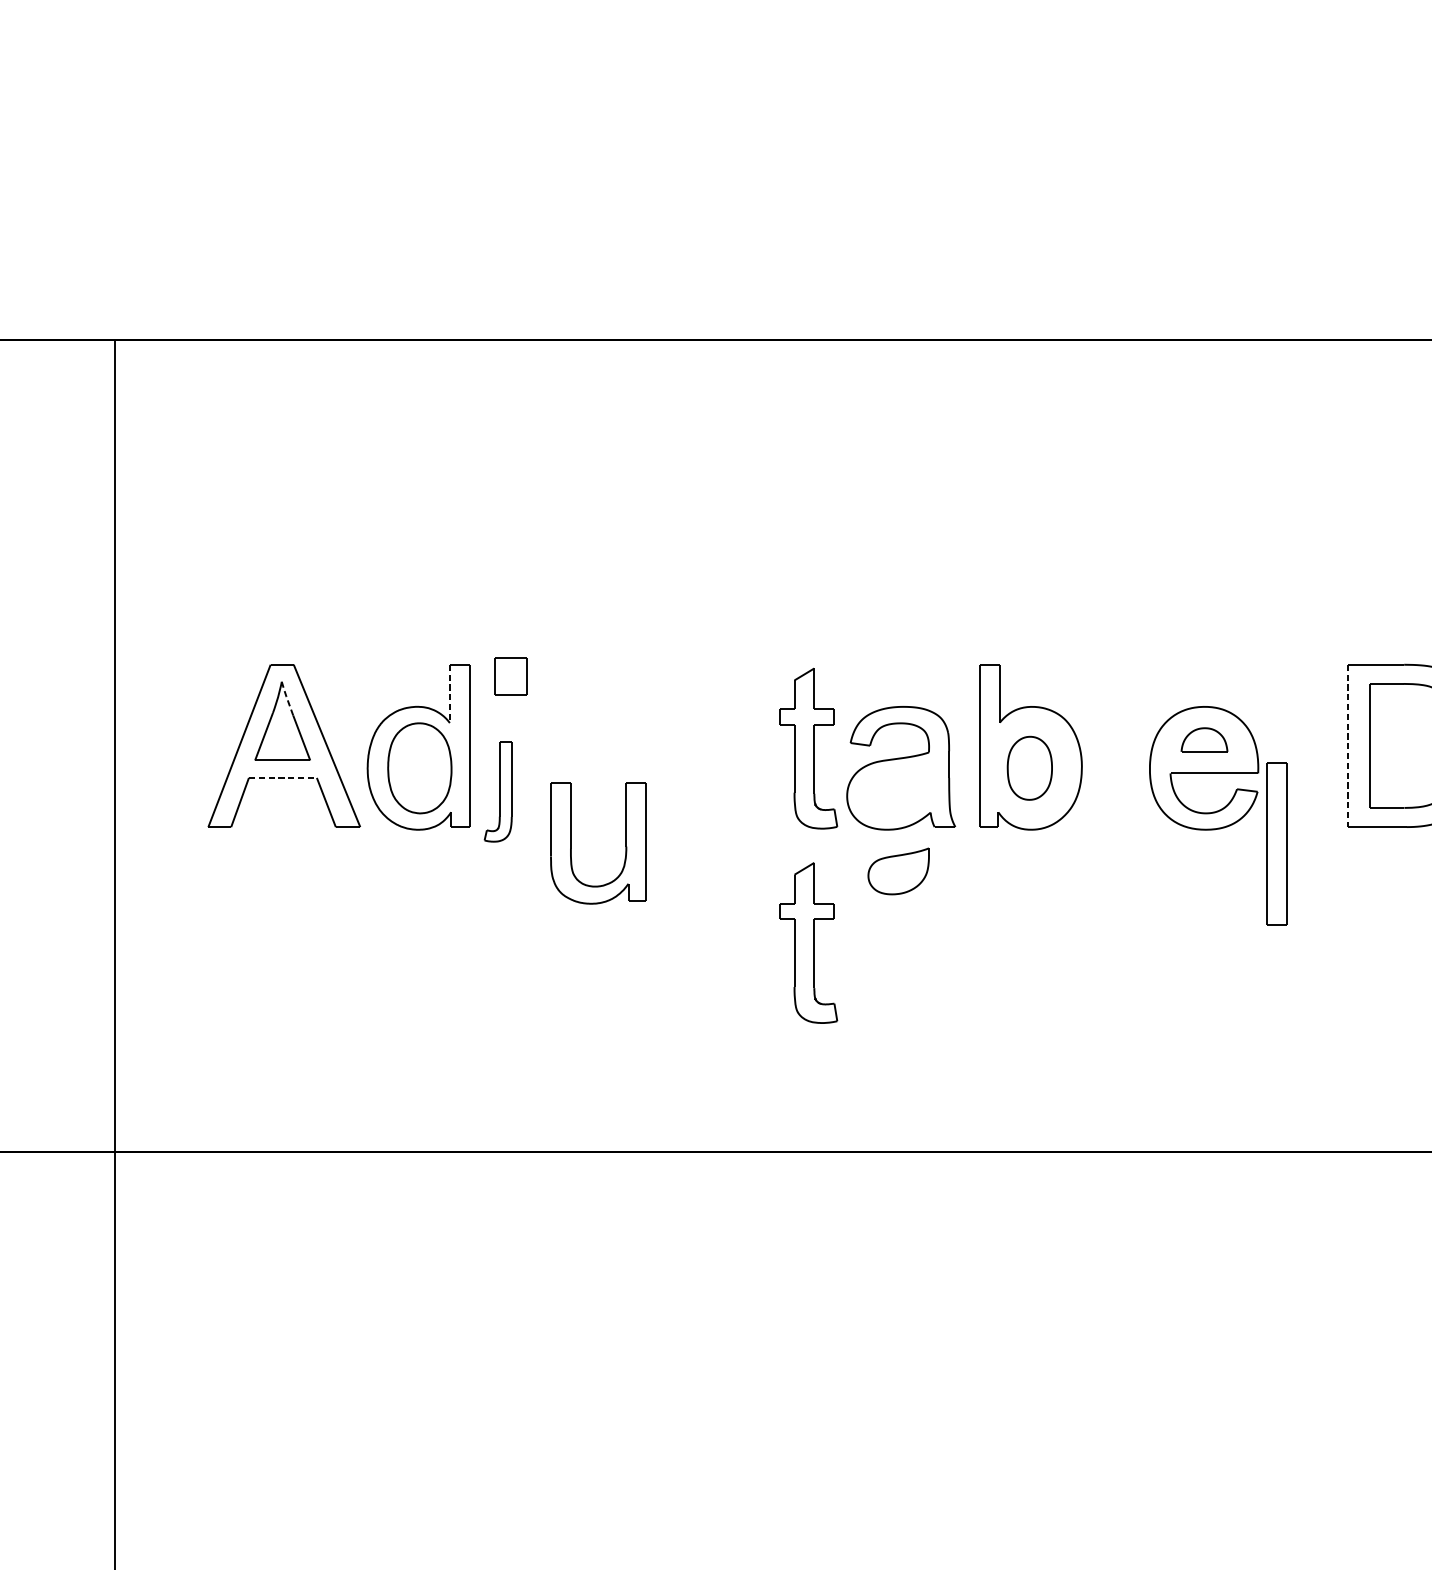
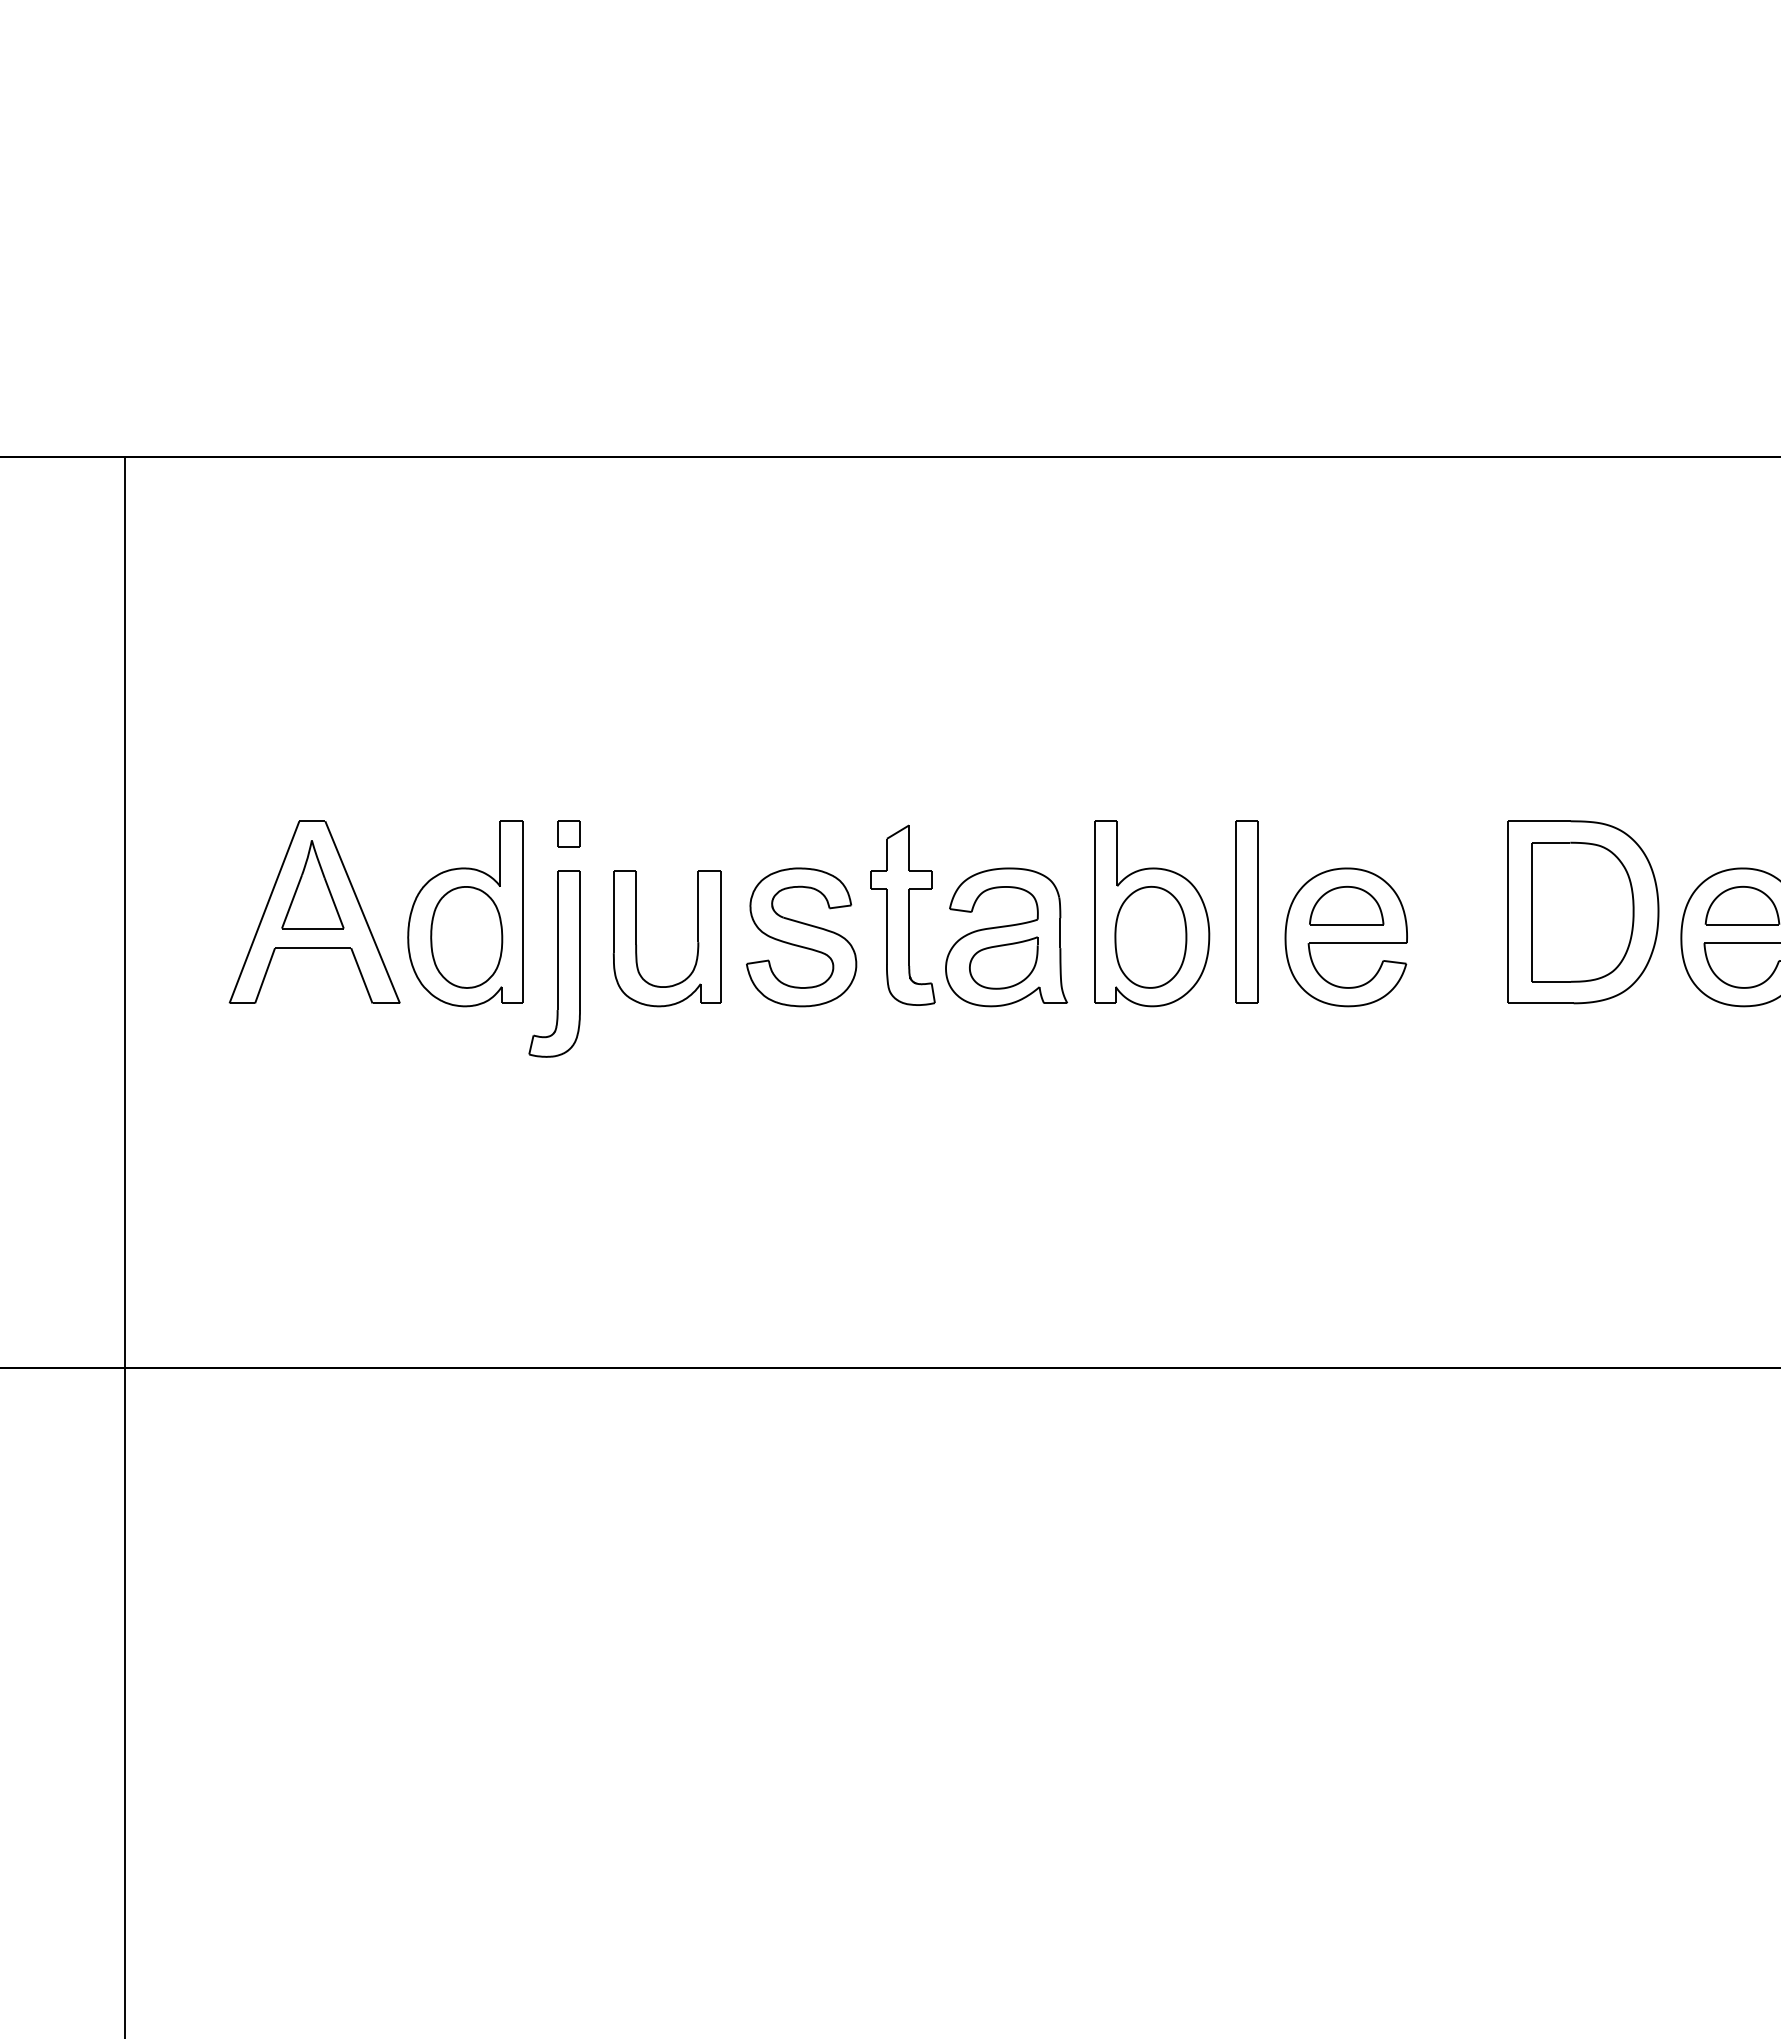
part: (510, 675) -> (568, 833), size x0.62
line: (449, 693) -> (500, 853), dashed -> solid
line: (286, 697) -> (317, 858), dashed -> solid
part: (1204, 739) -> (1346, 905), size x1.43
line: (1347, 746) -> (1507, 912), dashed -> solid
part: (718, 768) -> (801, 937), added
part: (1029, 768) -> (1150, 937), size x1.43
line: (283, 778) -> (313, 948), dashed -> solid
part: (498, 791) -> (554, 963), size x1.67
part: (571, 843) -> (636, 938), moved
part: (1276, 843) -> (1246, 911), moved
part: (898, 870) -> (1003, 962), moved
part: (808, 942) -> (902, 1132), removed

